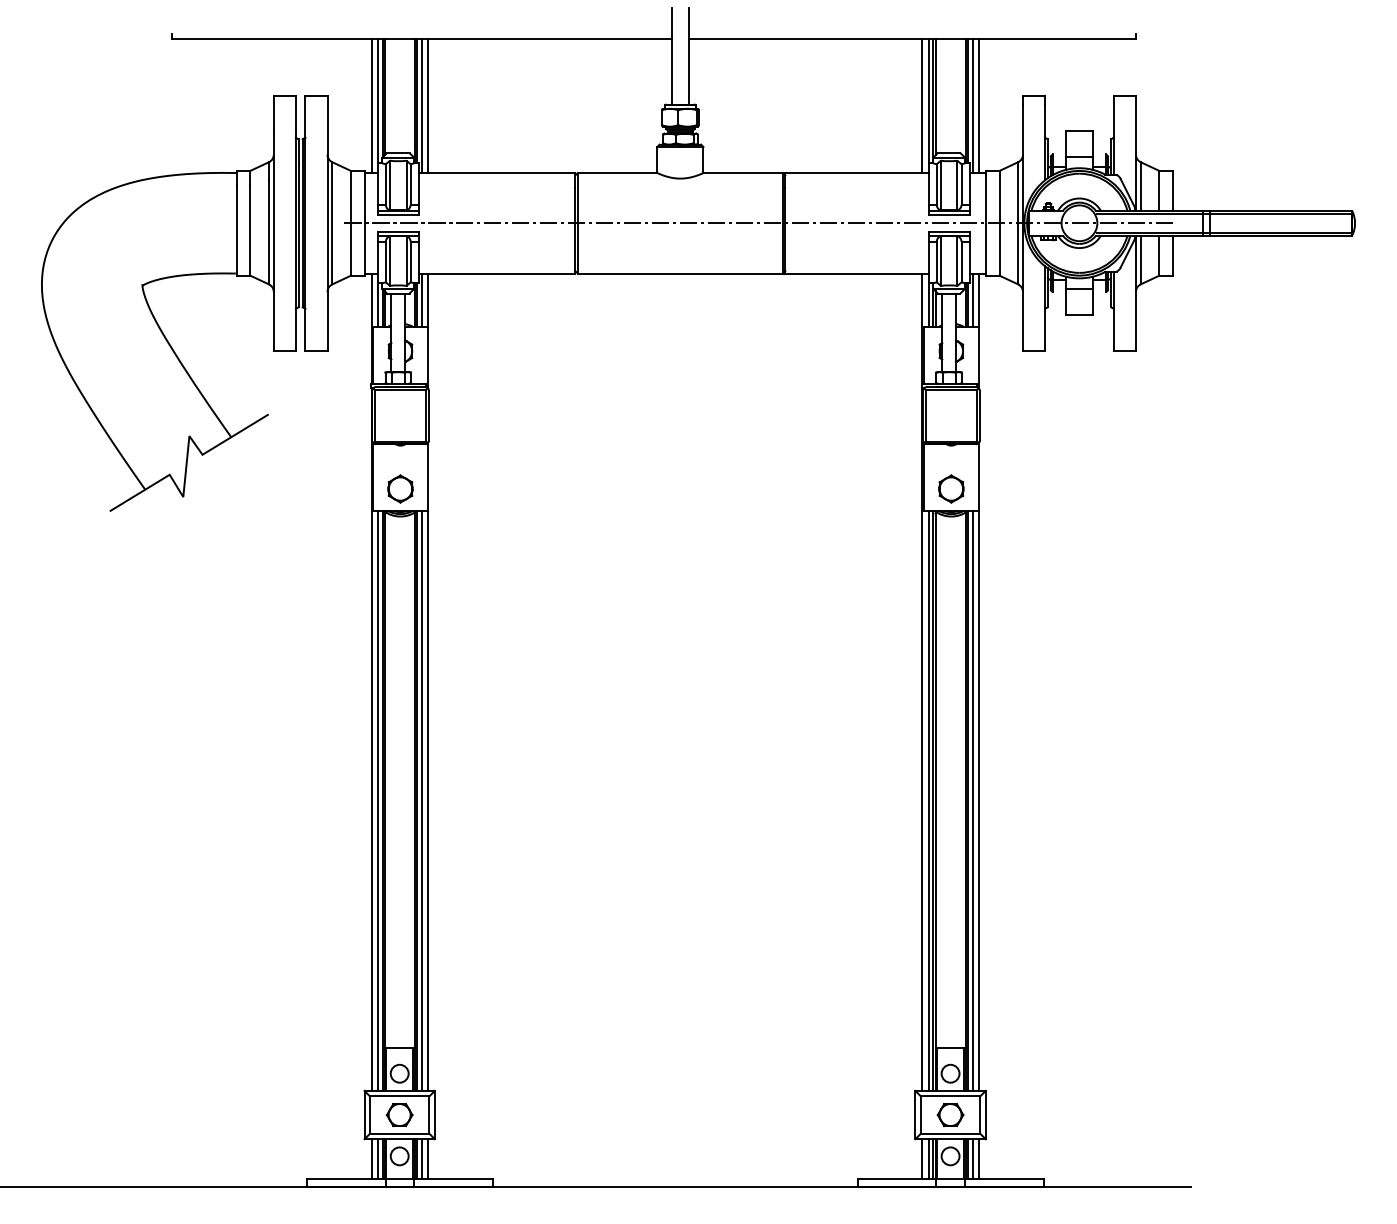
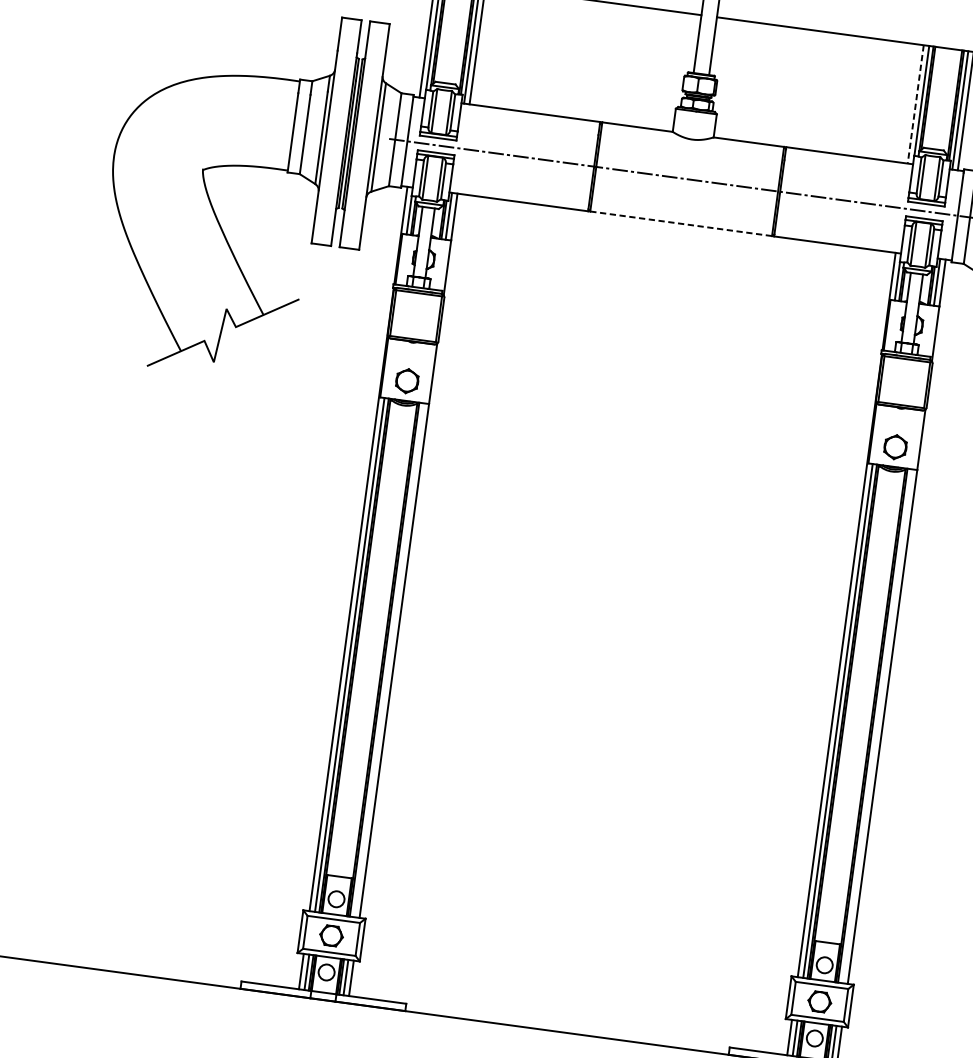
line: (922, 106) -> (915, 104), solid -> dashed
line: (680, 273) -> (681, 223), solid -> dashed
line: (421, 800) -> (388, 659), removed
line: (972, 800) -> (876, 725), removed

